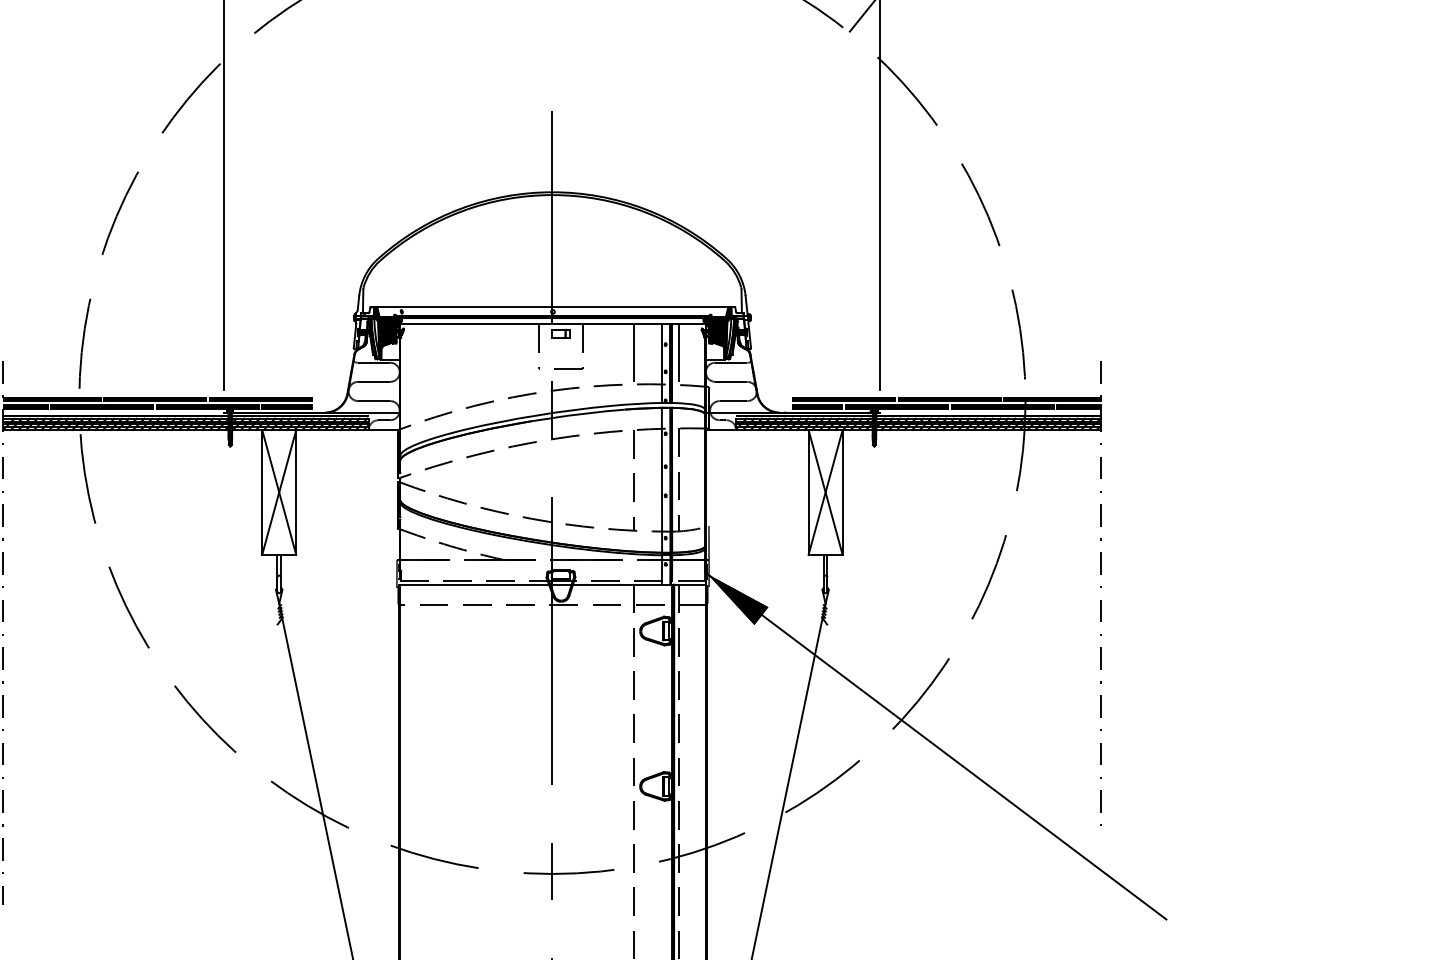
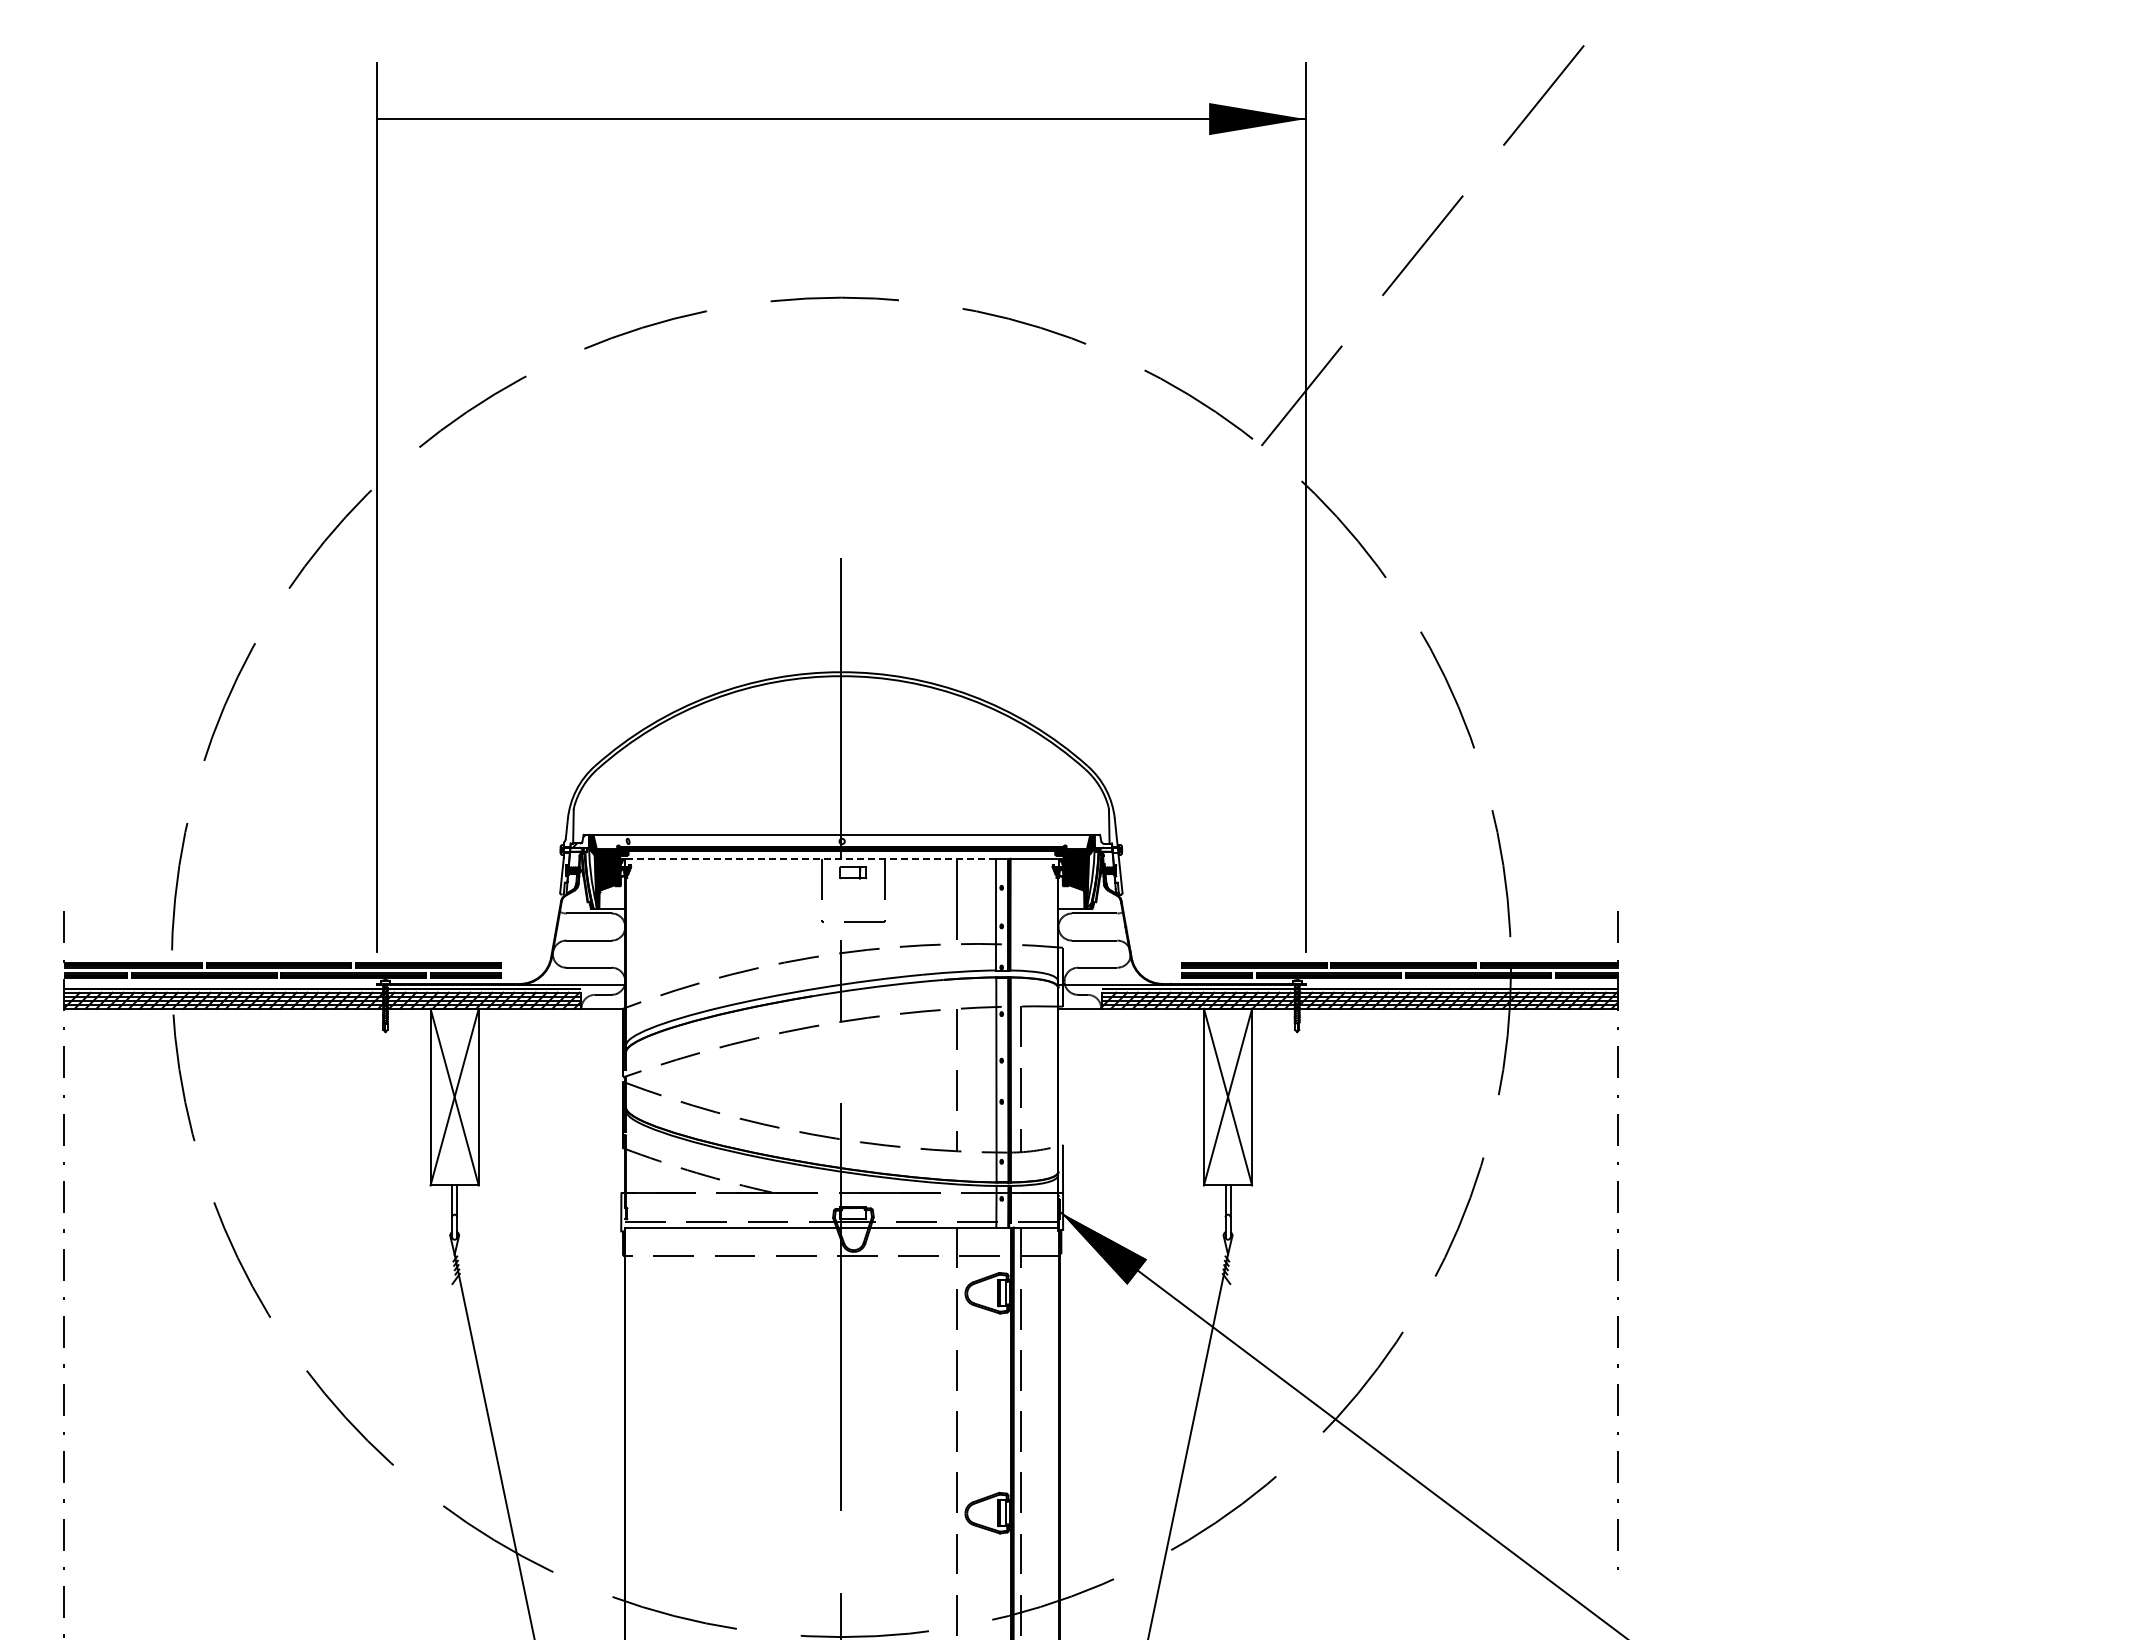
line: (531, 323) -> (811, 858), solid -> dashed
line: (678, 352) -> (1020, 899), removed

